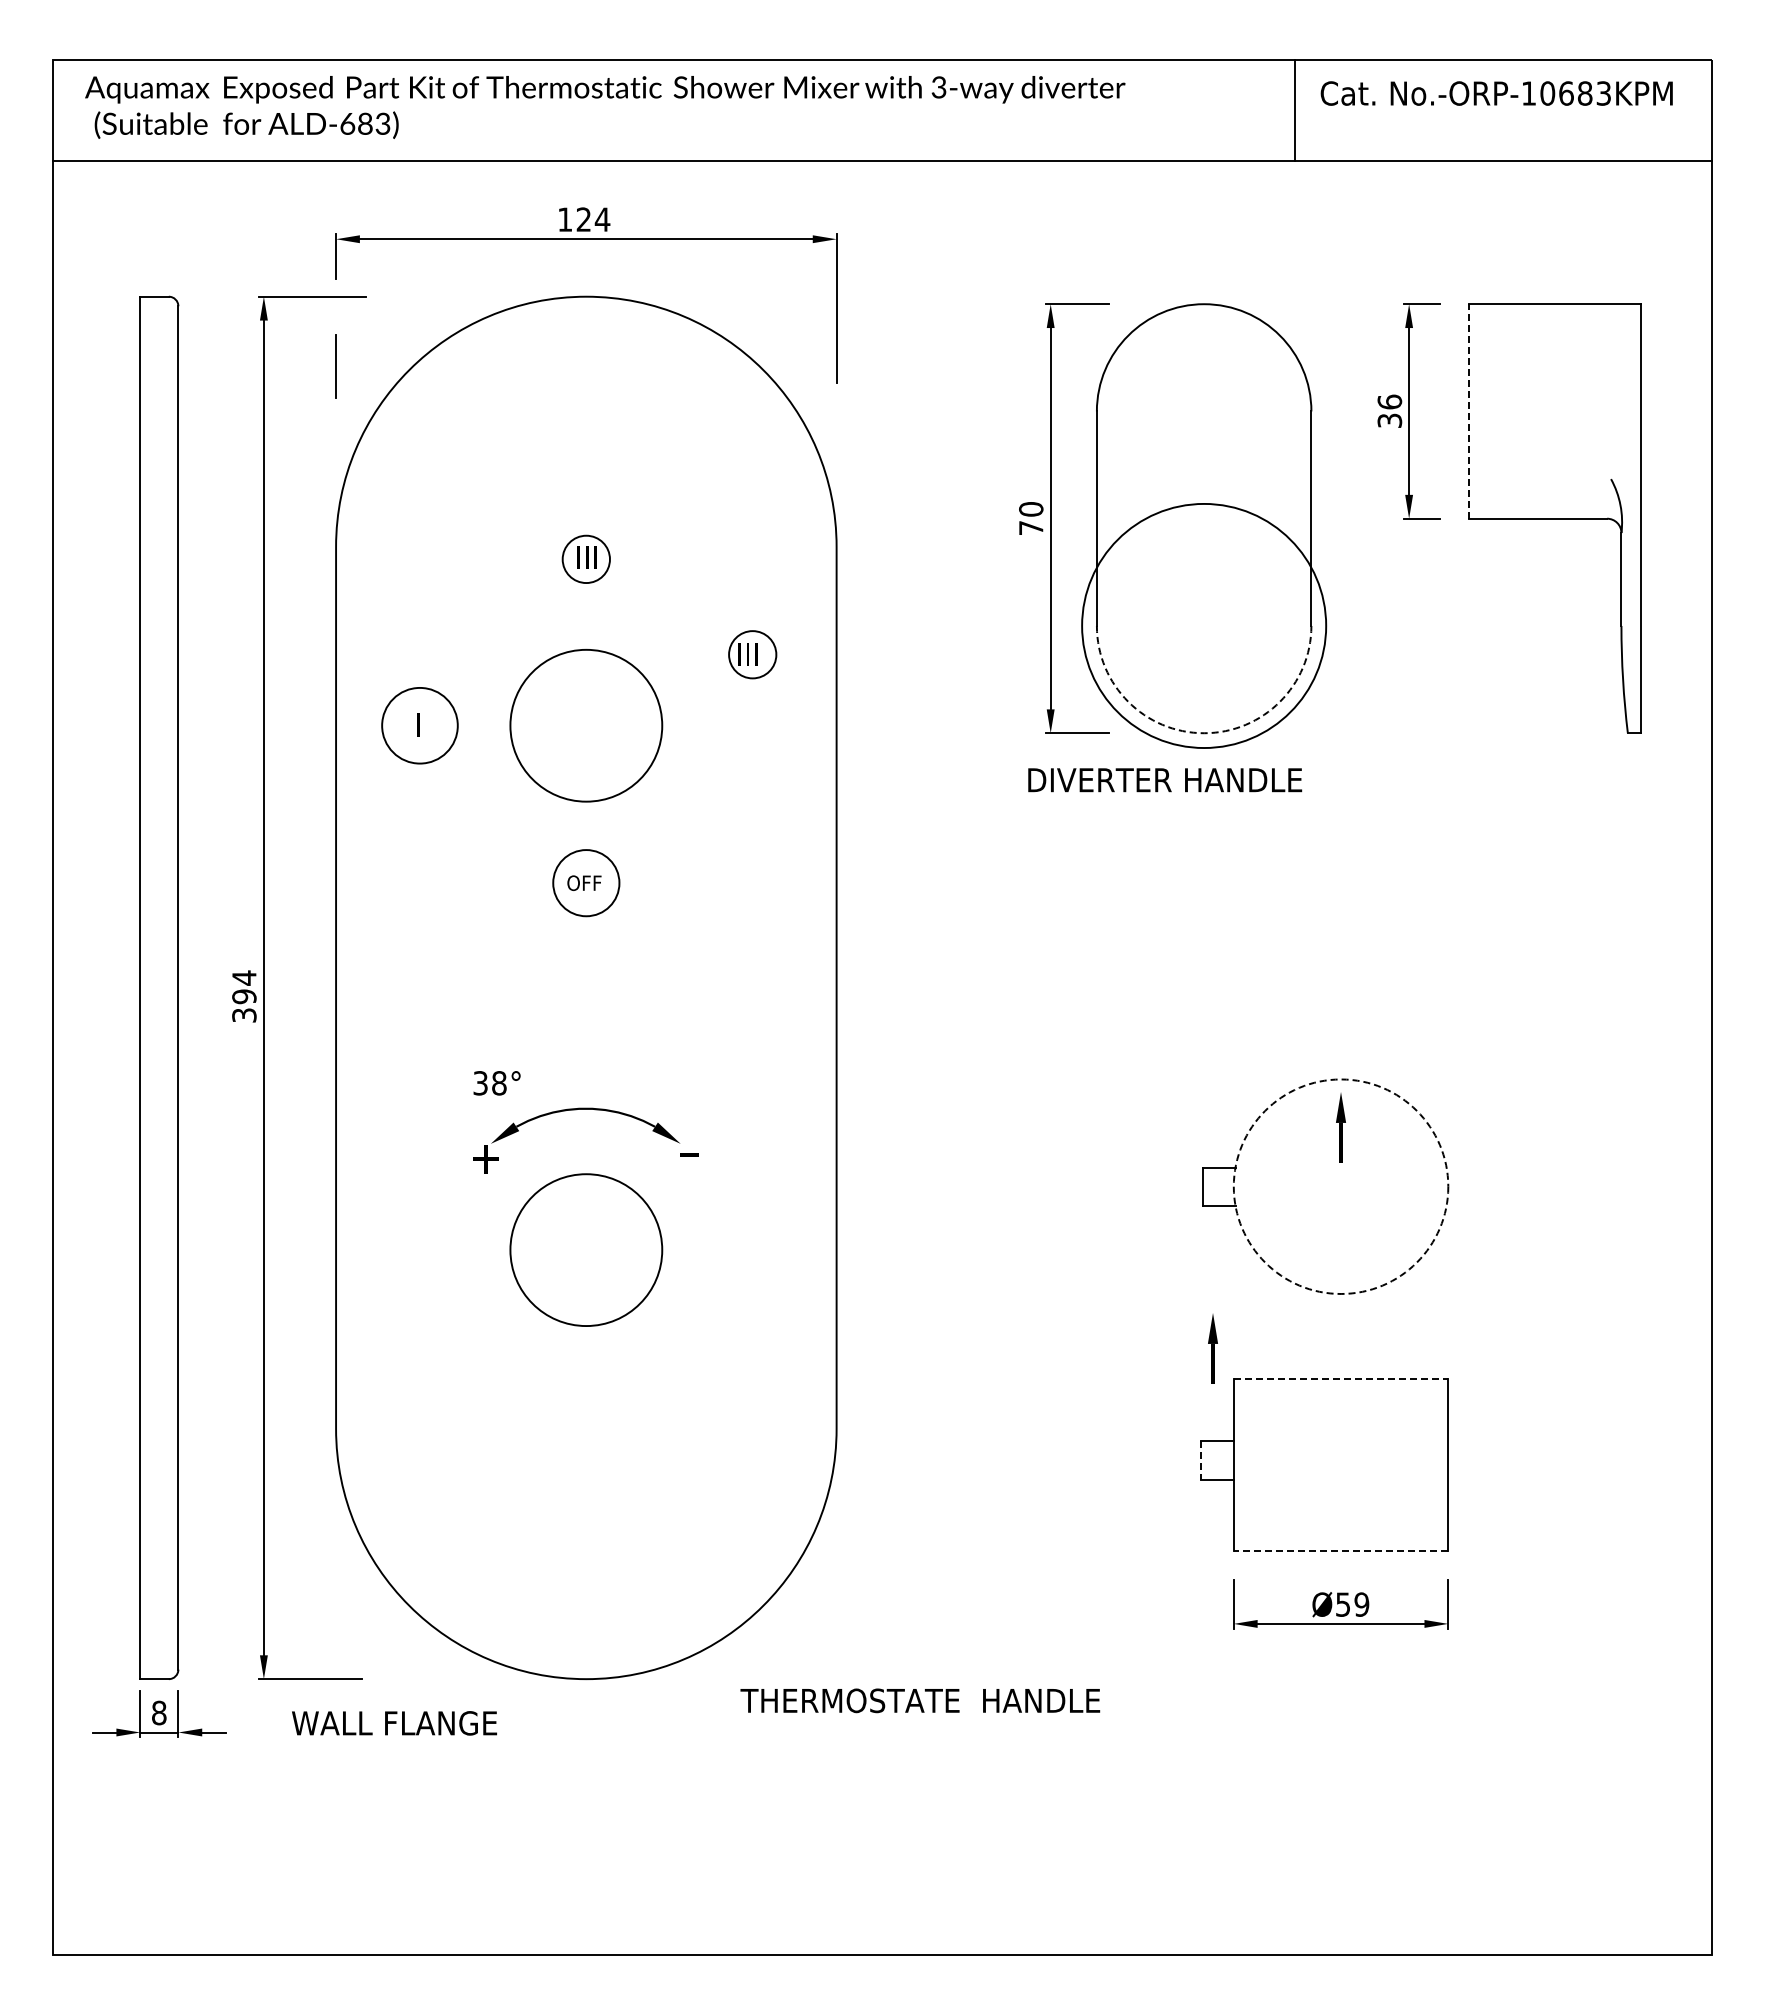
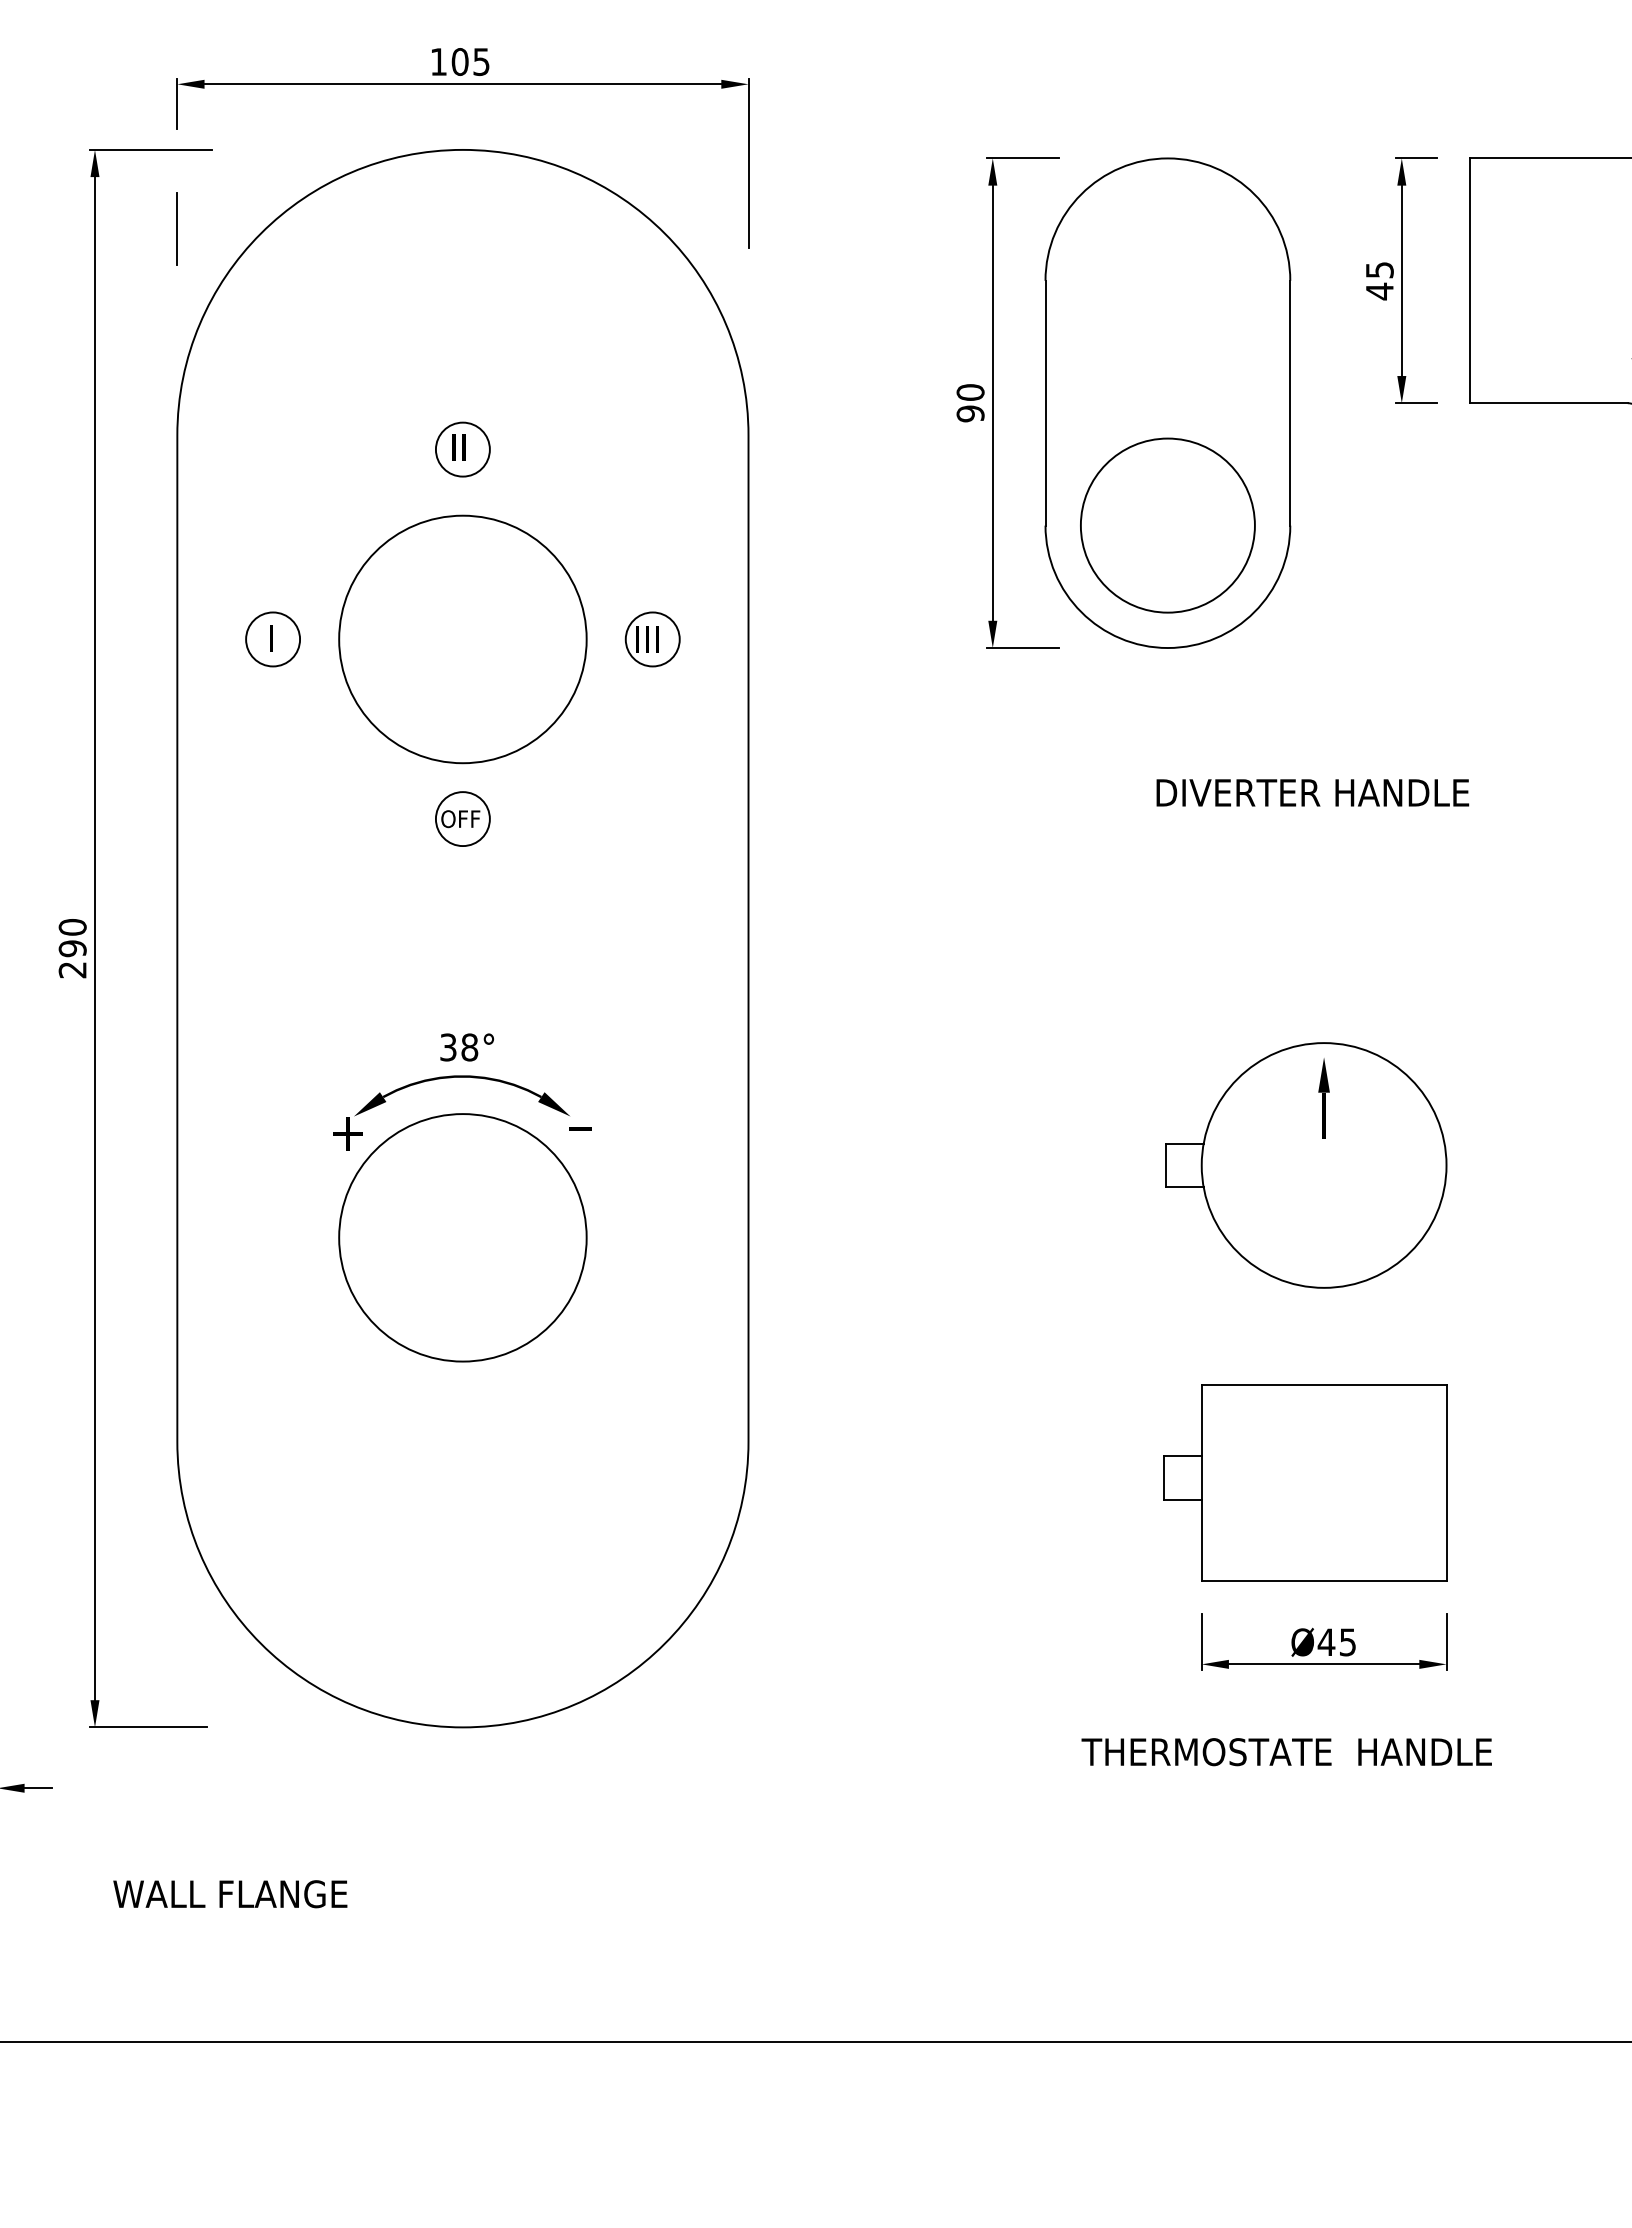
text: (593, 219) -> (471, 61), 124 -> 105
line: (1468, 410) -> (1469, 279), dashed -> solid
text: (1389, 411) -> (1379, 280), 36 -> 45
text: (1031, 527) -> (970, 413), 70 -> 90
text: (595, 557) -> (473, 447), III -> II
circle: (1203, 625) -> (1167, 525), size x0.62
part: (752, 654) -> (652, 639), moved
circle: (419, 725) -> (272, 639), size x0.62
circle: (585, 725) -> (461, 639), size x1.43
arc: (1204, 733) -> (1168, 648), dashed -> solid
text: (1165, 780) -> (1313, 793), moved
circle: (585, 882) -> (461, 818), size x0.71
text: (244, 996) -> (72, 948), 394 -> 290
text: (496, 1083) -> (466, 1047), moved
circle: (1340, 1186) -> (1323, 1165), dashed -> solid
circle: (585, 1249) -> (461, 1237), size x1.43
part: (1212, 1348) -> (1177, 1350), removed
line: (1341, 1379) -> (1324, 1385), dashed -> solid
line: (1201, 1460) -> (1164, 1477), dashed -> solid
line: (1340, 1551) -> (1323, 1581), dashed -> solid
text: (1352, 1604) -> (1337, 1642), Ø59 -> Ø45
text: (920, 1700) -> (1286, 1751), moved
text: (394, 1723) -> (230, 1894), moved

